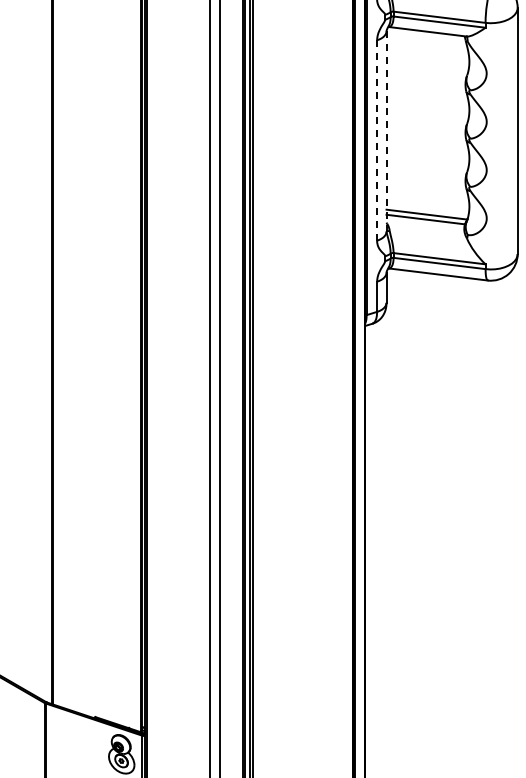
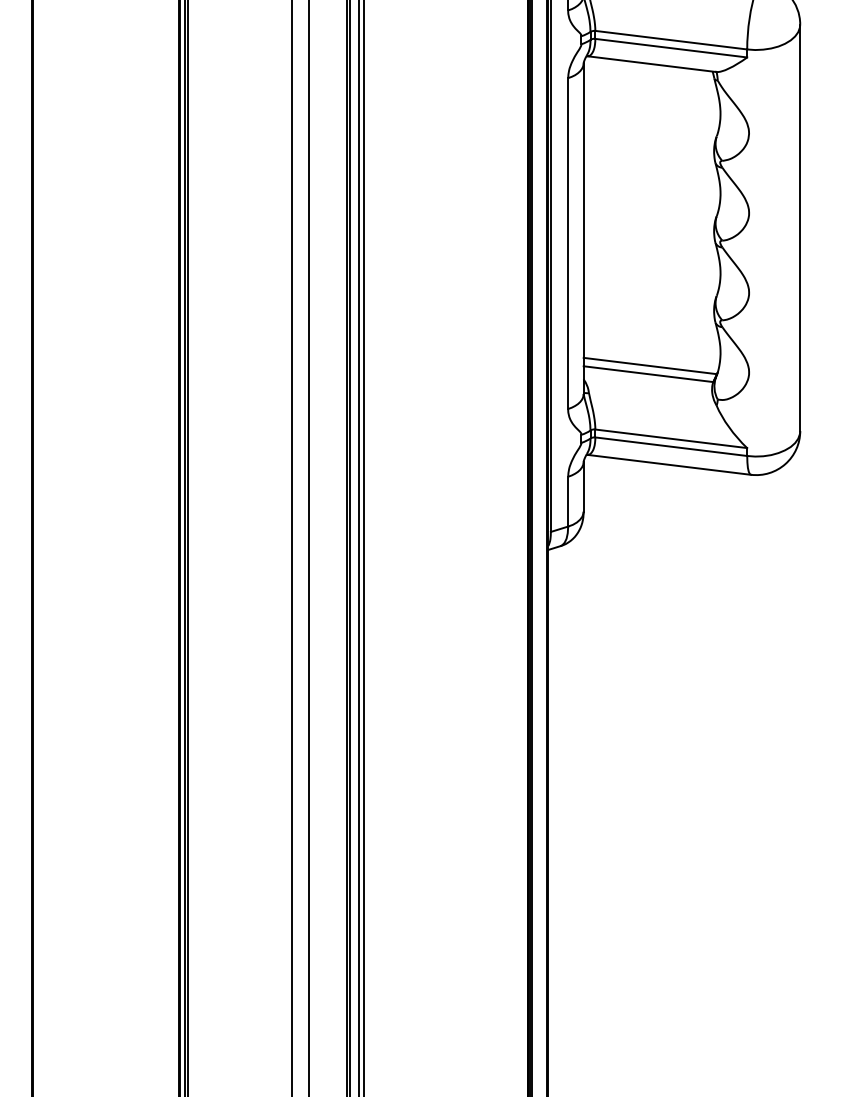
line: (386, 130) -> (583, 227), dashed -> solid
line: (377, 139) -> (568, 241), dashed -> solid

